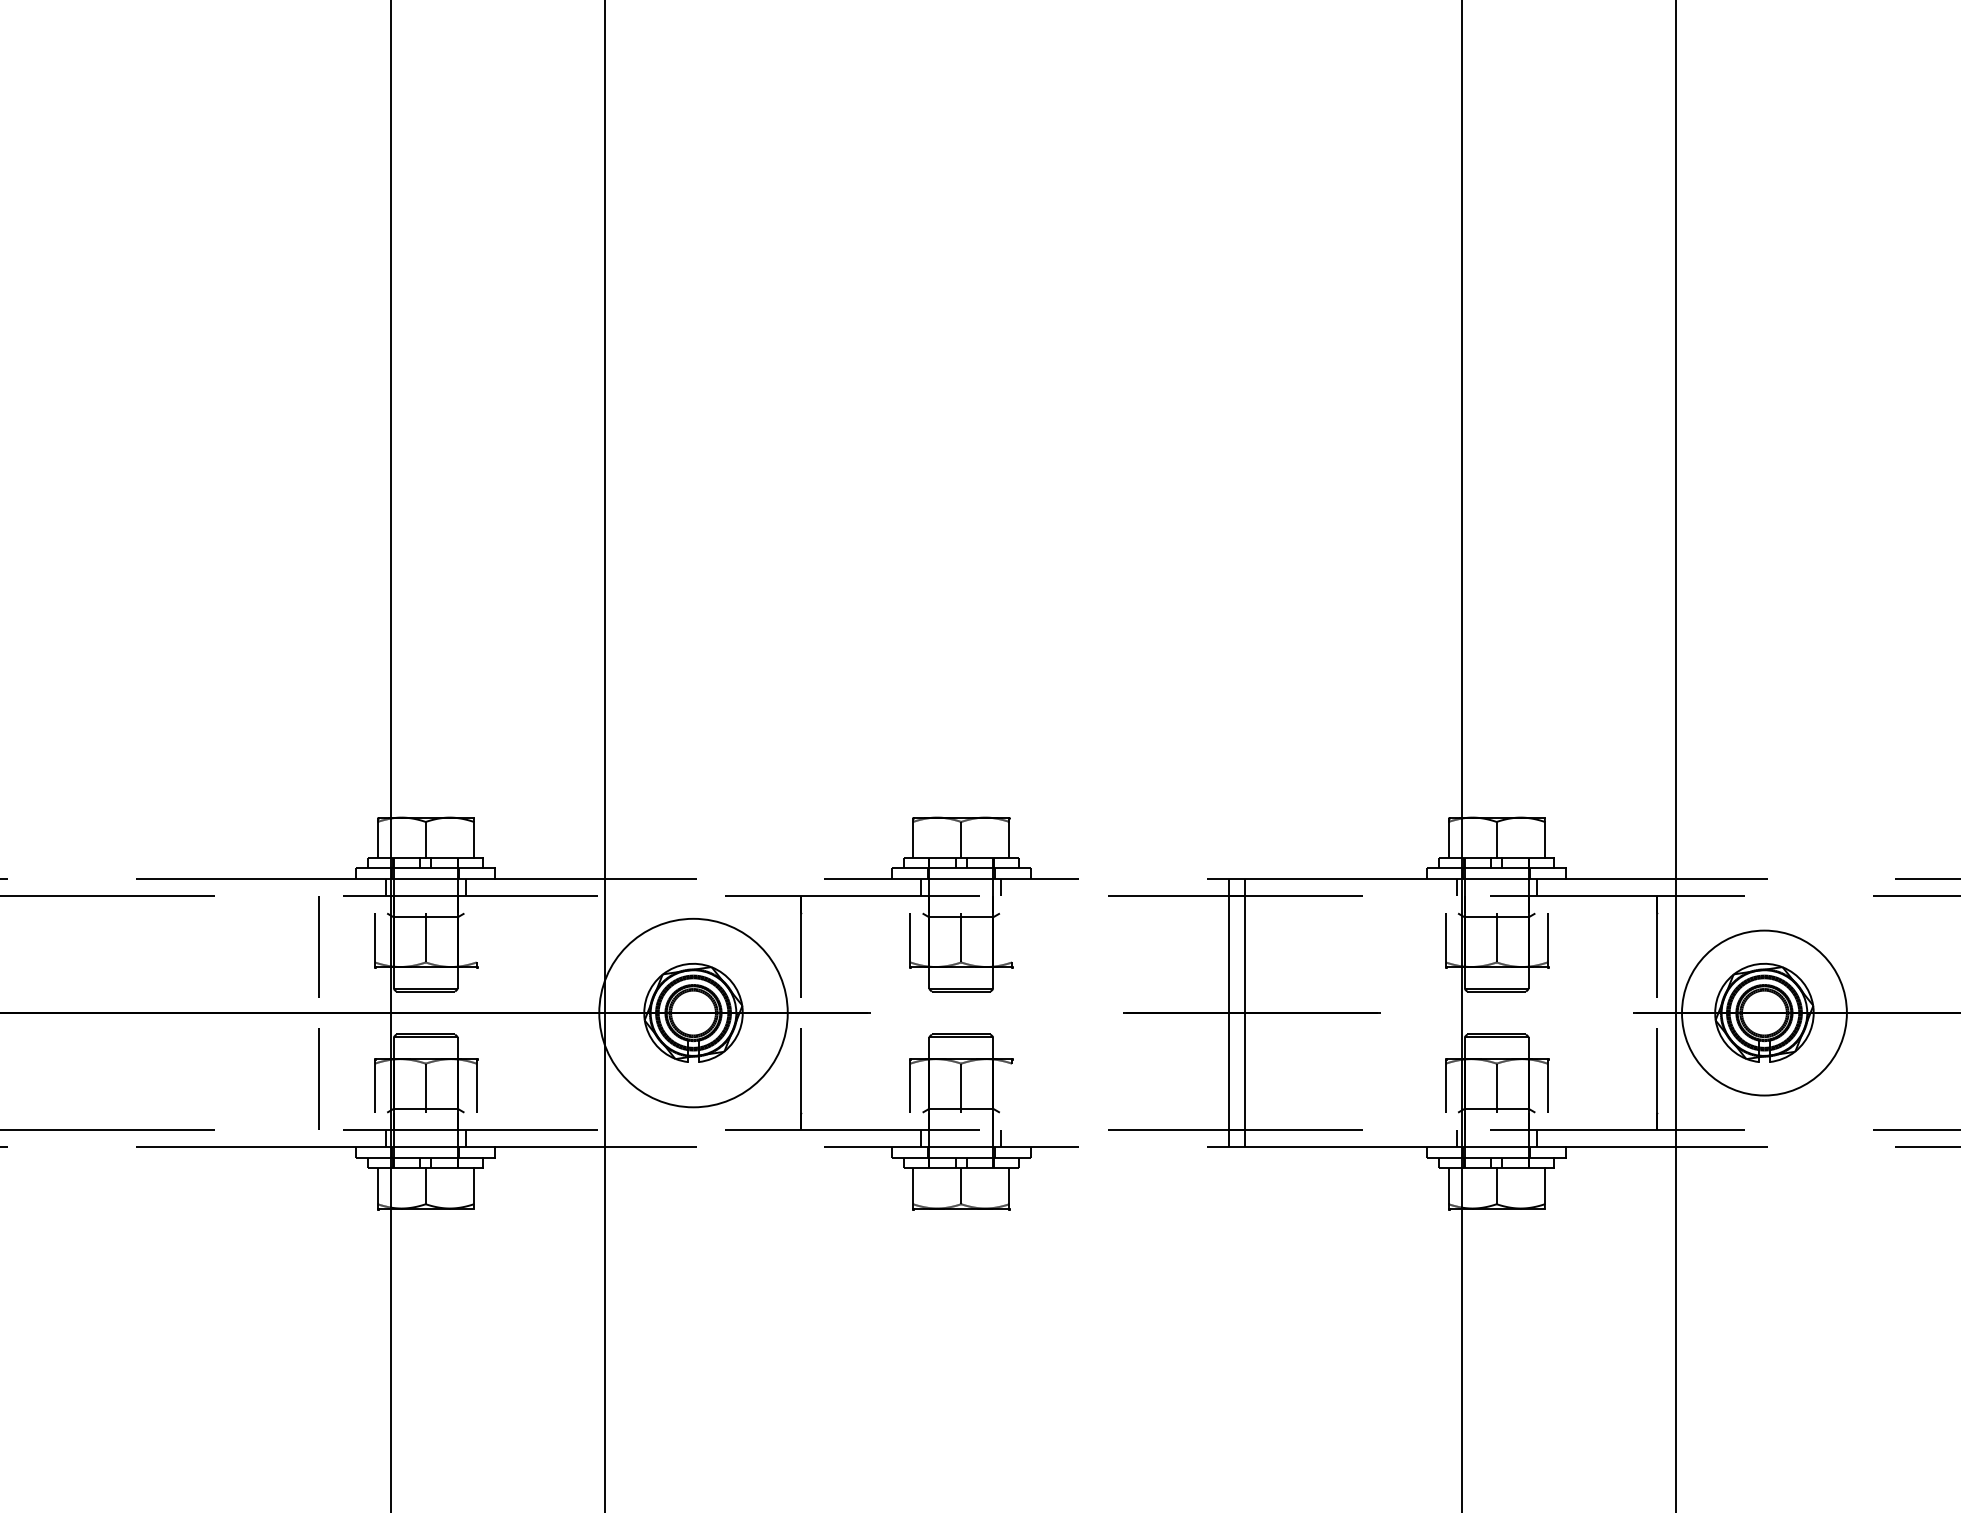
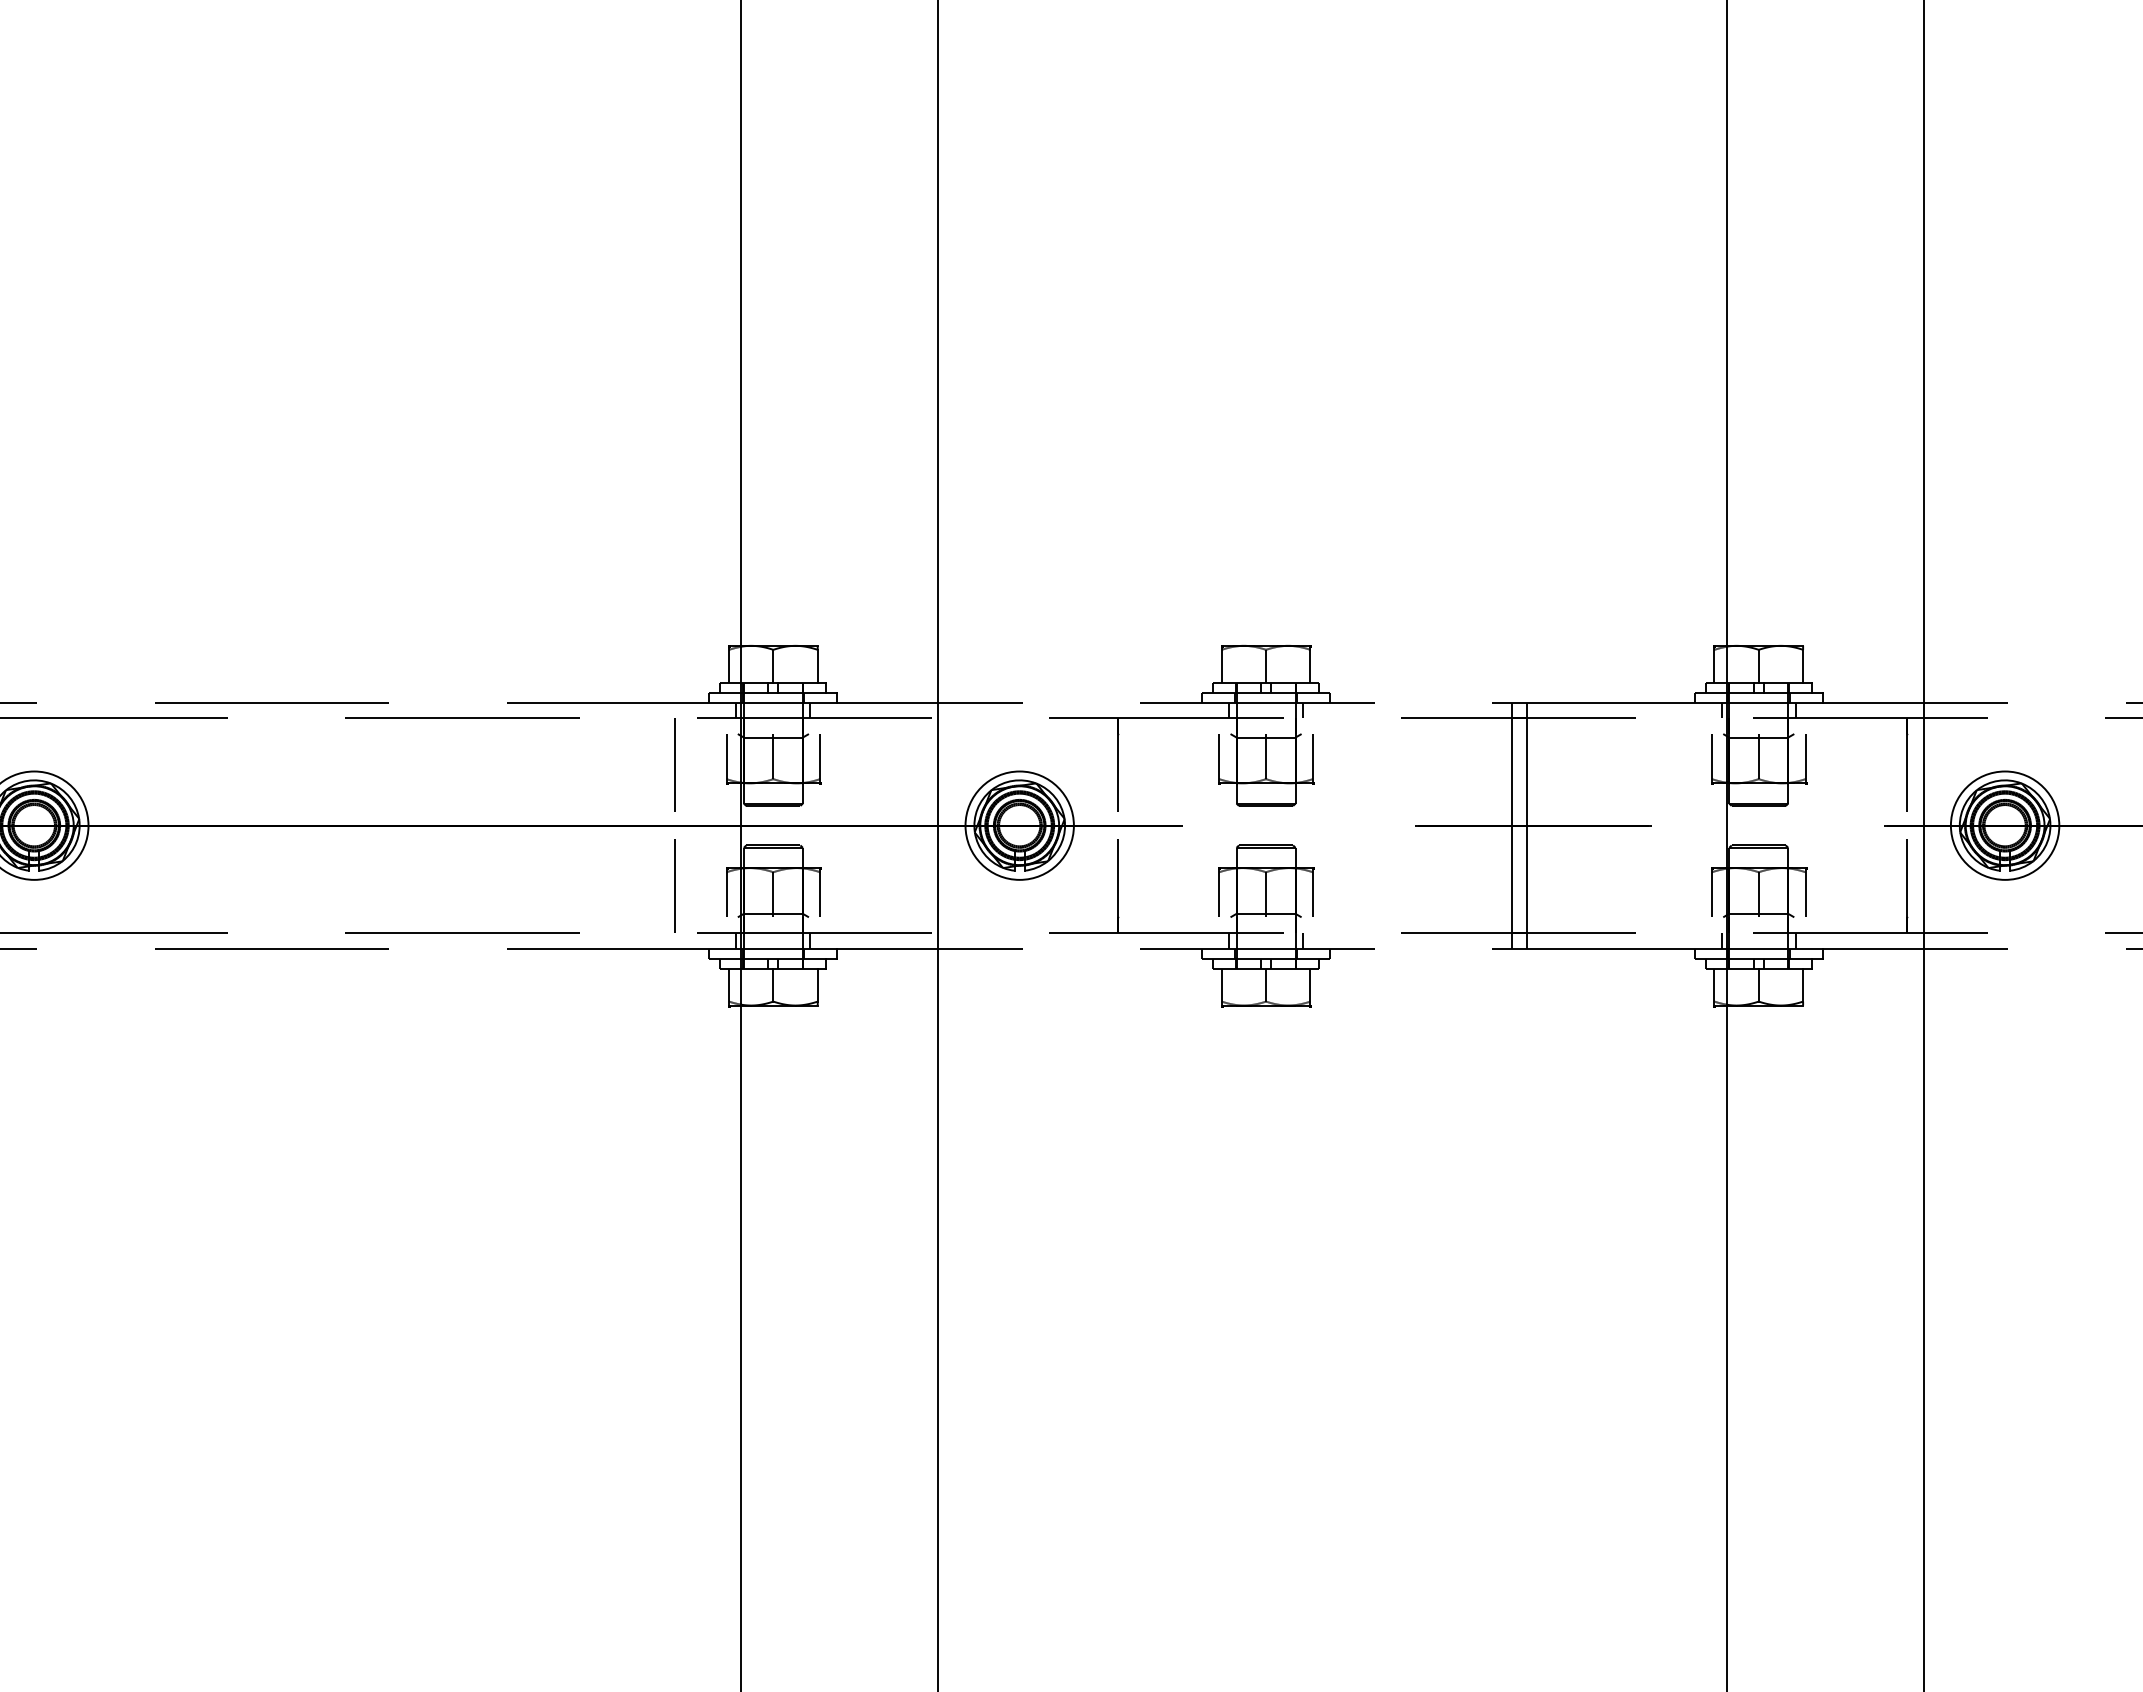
line: (477, 937) -> (820, 756), added
line: (1011, 937) -> (1312, 756), added
circle: (693, 1012) -> (1019, 825), size x0.62
circle: (1763, 1012) -> (2004, 825), size x0.71
line: (1011, 1087) -> (1312, 894), added

